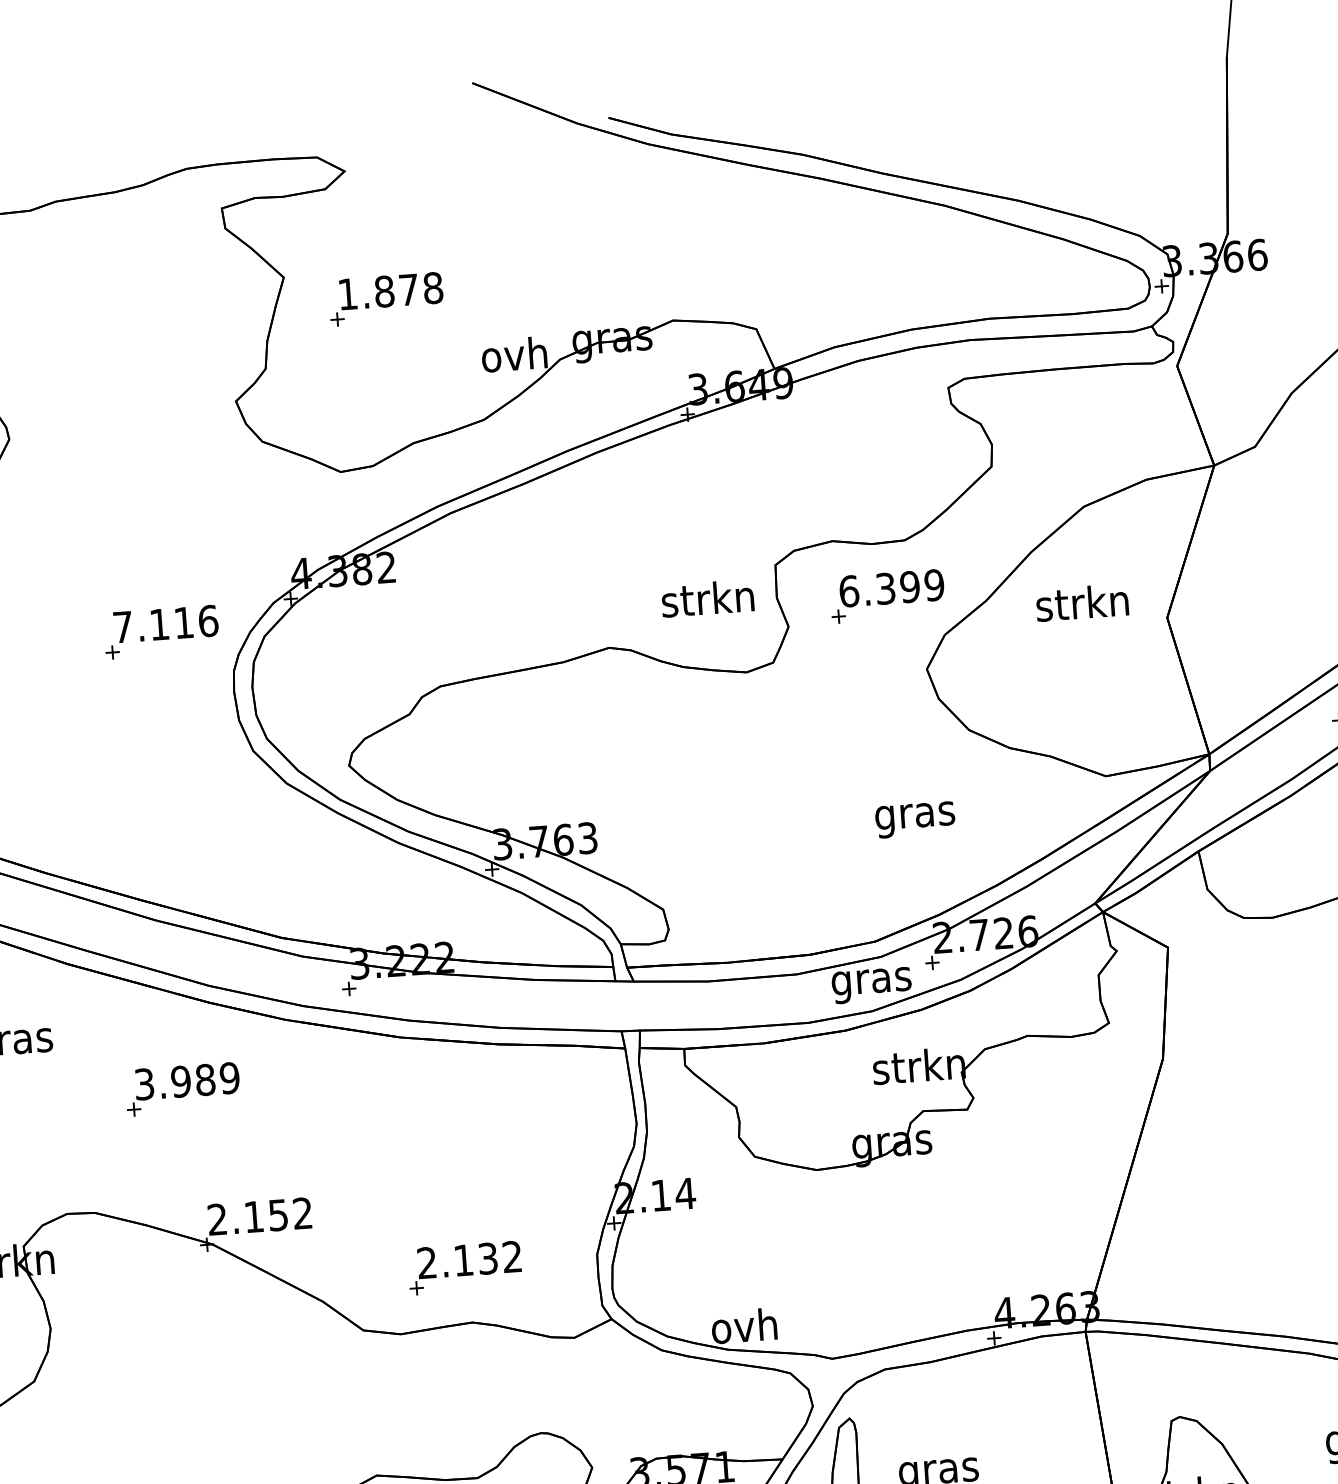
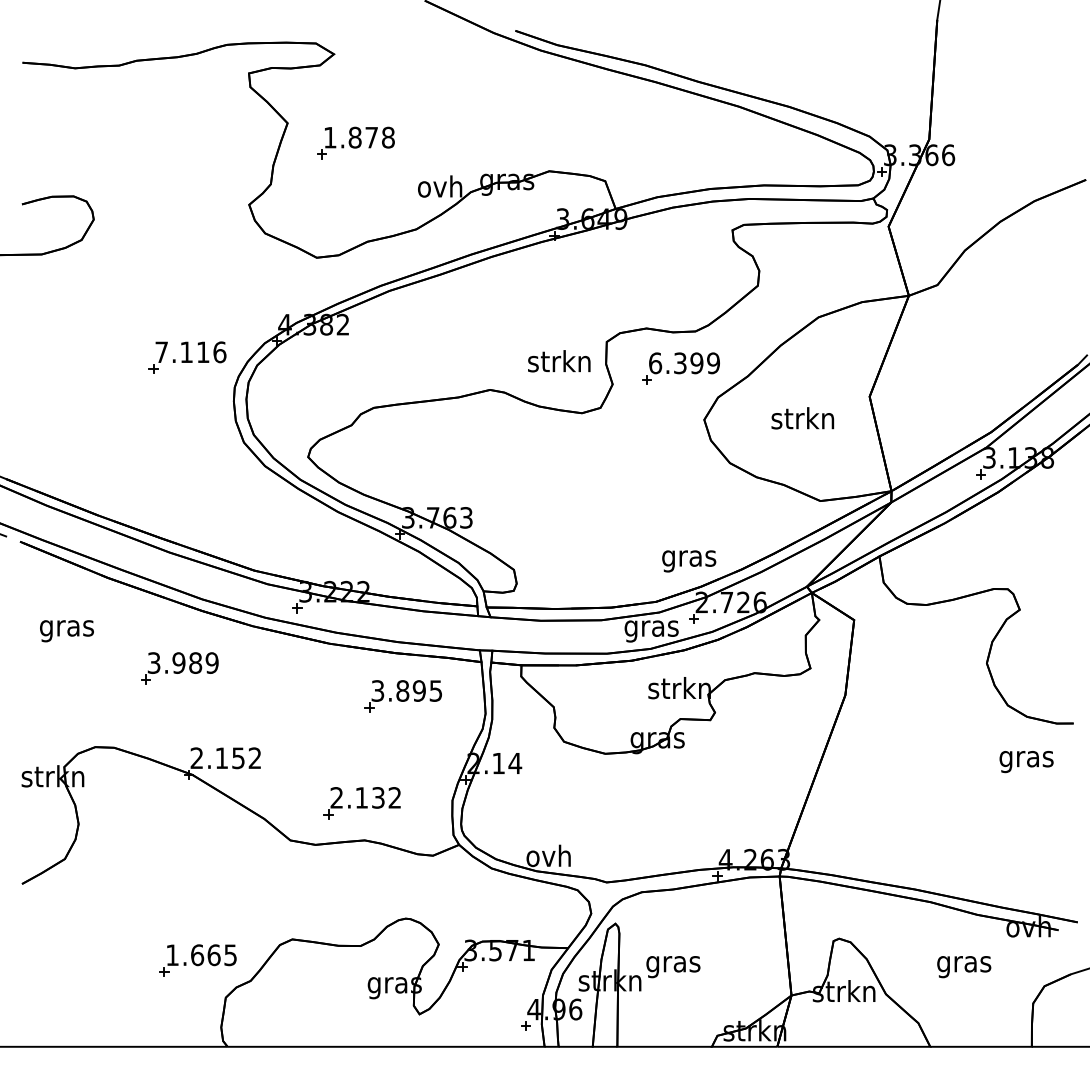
text: (1081, 603) -> (802, 418), moved
text: (915, 820) -> (689, 561), moved
part: (512, 1107) -> (402, 696), added

